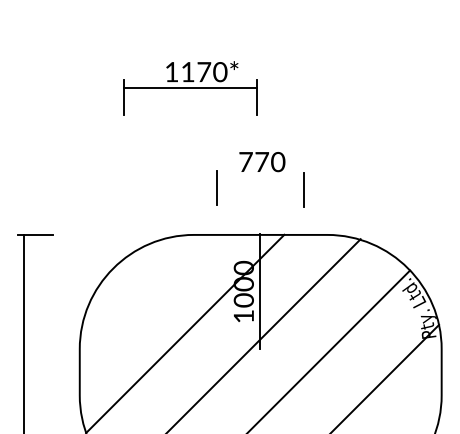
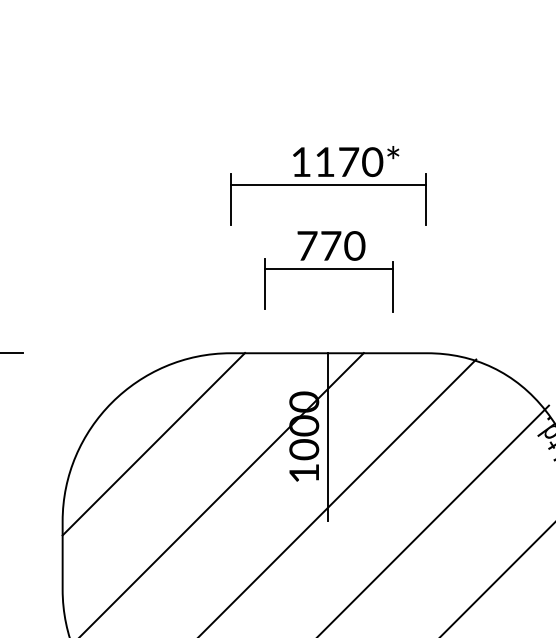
part: (190, 88) -> (328, 186), moved
line: (259, 177) -> (327, 268), added
line: (141, 296) -> (153, 443), added

